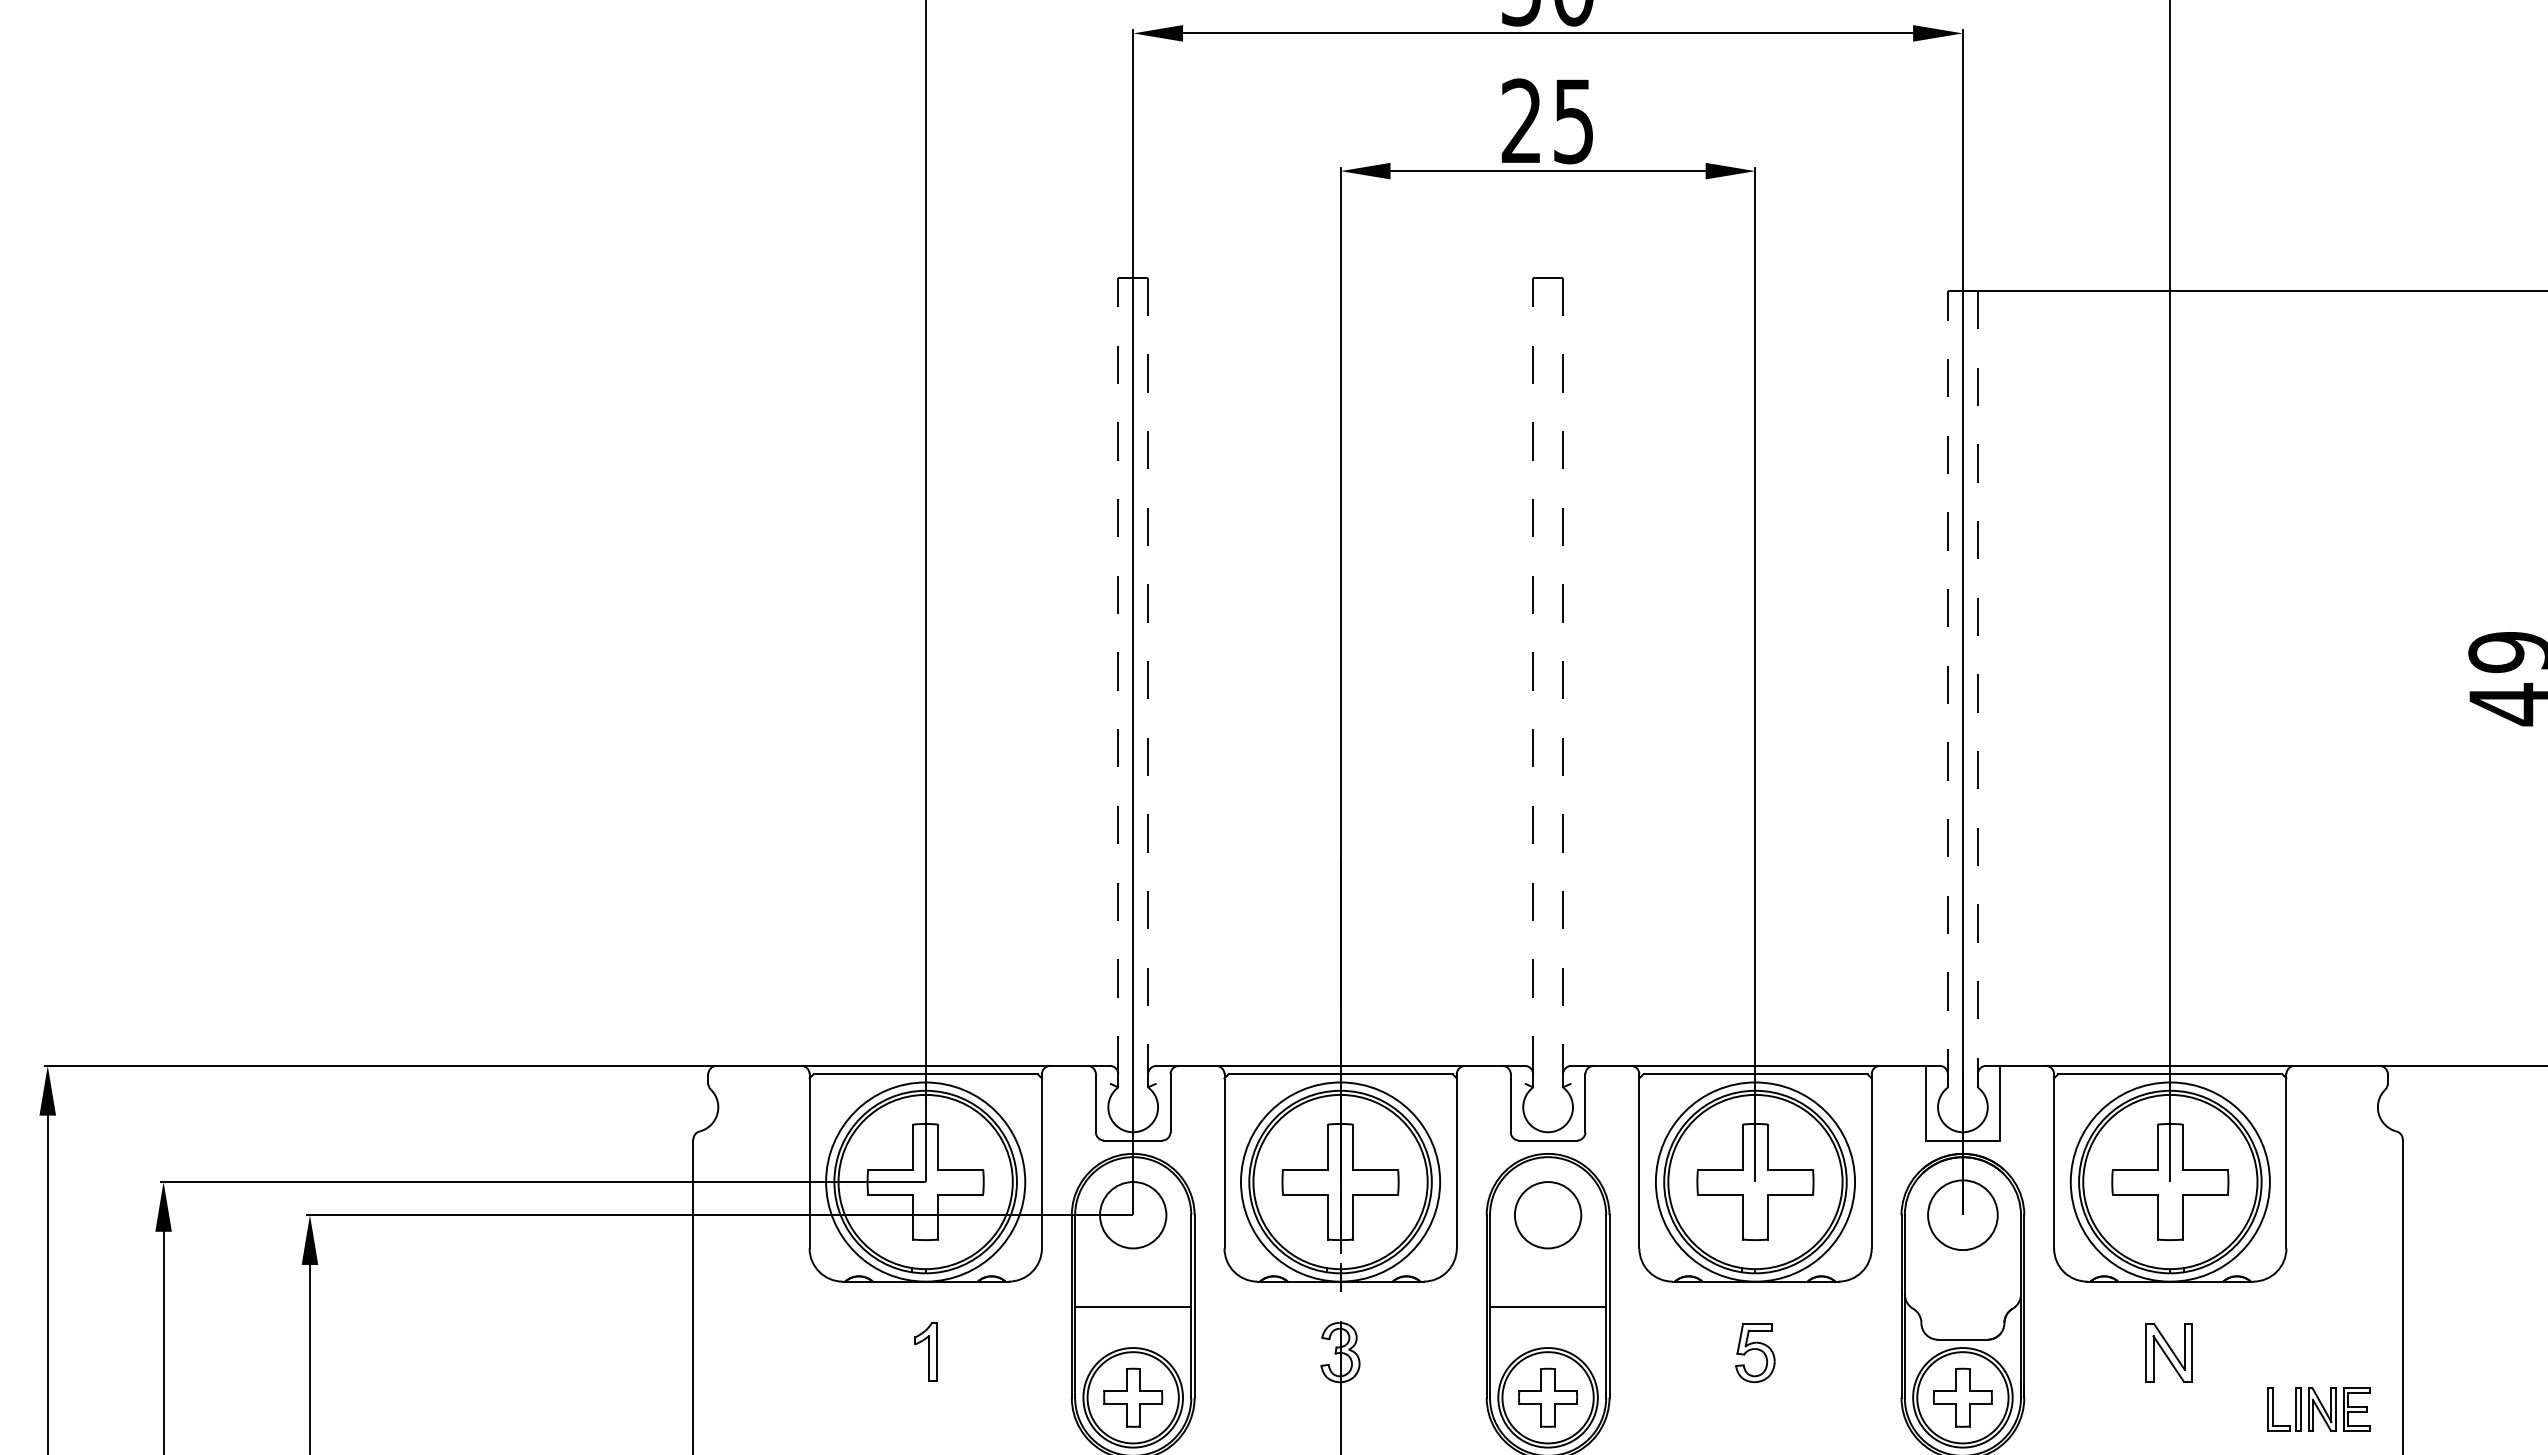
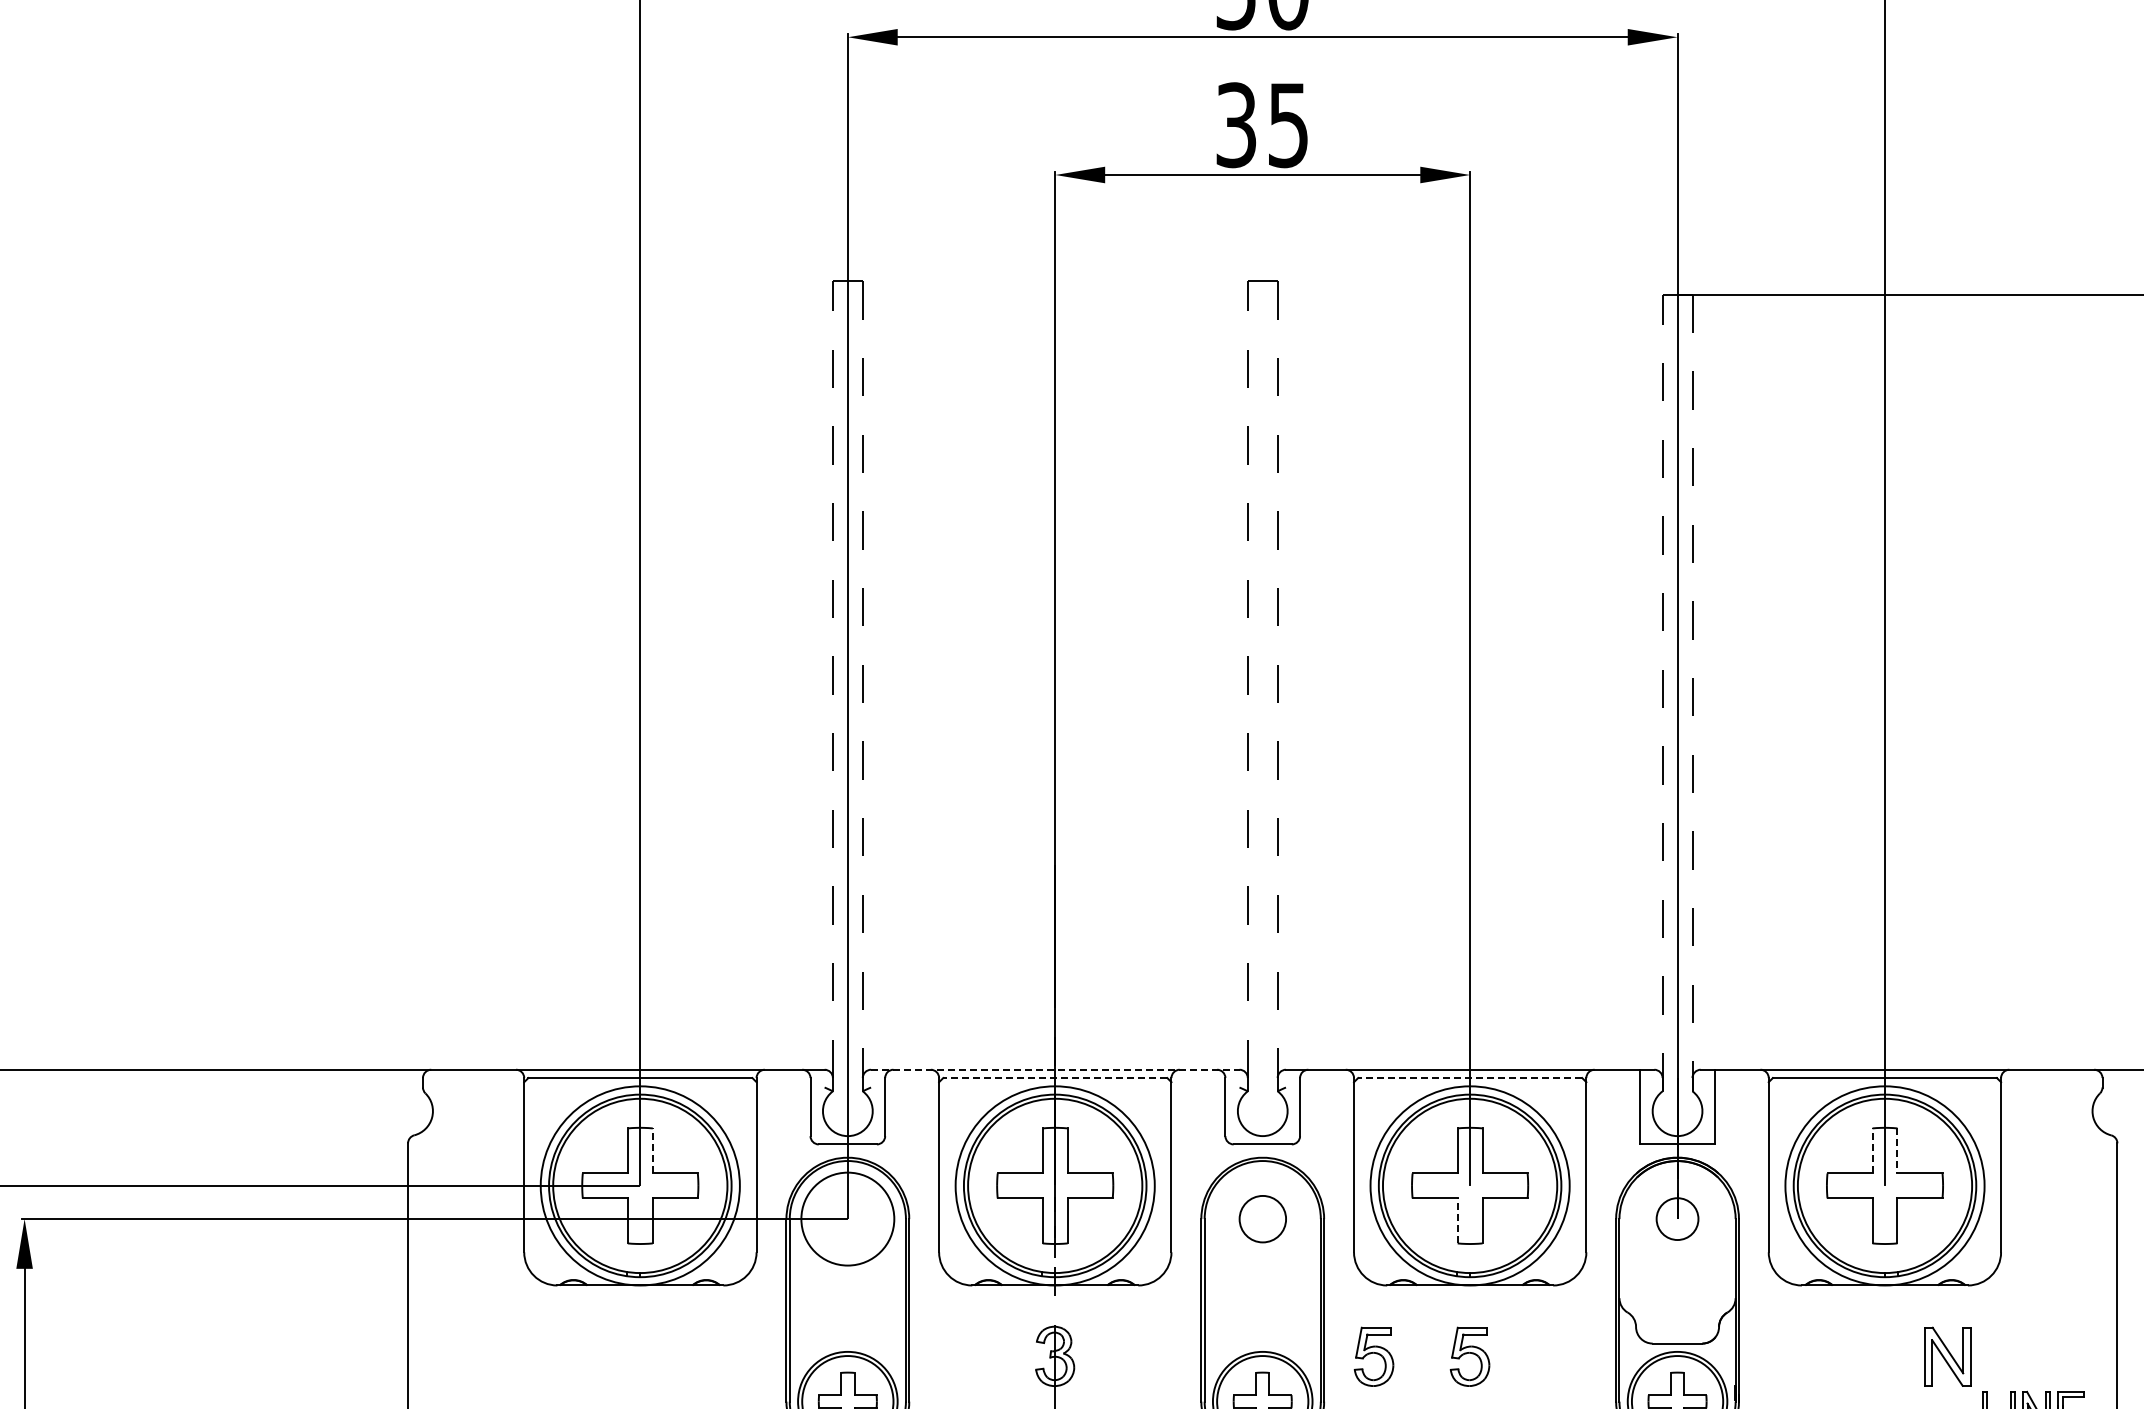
text: (1521, 121) -> (1236, 125), 25 -> 35
line: (1341, 1065) -> (1056, 1069), solid -> dashed
line: (1340, 1074) -> (1055, 1078), solid -> dashed
line: (1755, 1074) -> (1470, 1078), solid -> dashed
line: (938, 1147) -> (653, 1151), solid -> dashed
line: (2157, 1147) -> (1872, 1151), solid -> dashed
line: (2182, 1147) -> (1897, 1151), solid -> dashed
circle: (1133, 1215) -> (848, 1219), size x1.4
circle: (1548, 1215) -> (1263, 1219), size x0.7
circle: (1962, 1215) -> (1677, 1219), size x0.6
line: (1743, 1217) -> (1458, 1221), solid -> dashed
line: (1133, 1306) -> (848, 1310), removed
line: (1548, 1306) -> (1263, 1310), removed
part: (925, 1351) -> (640, 1355), removed
part: (2168, 1352) -> (1947, 1356), moved
part: (1659, 1353) -> (1374, 1357), added

